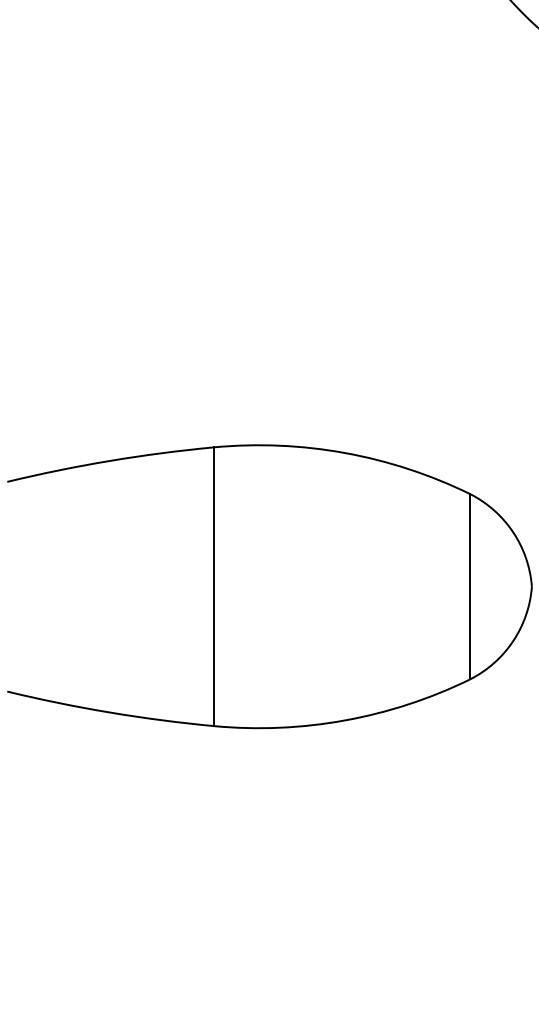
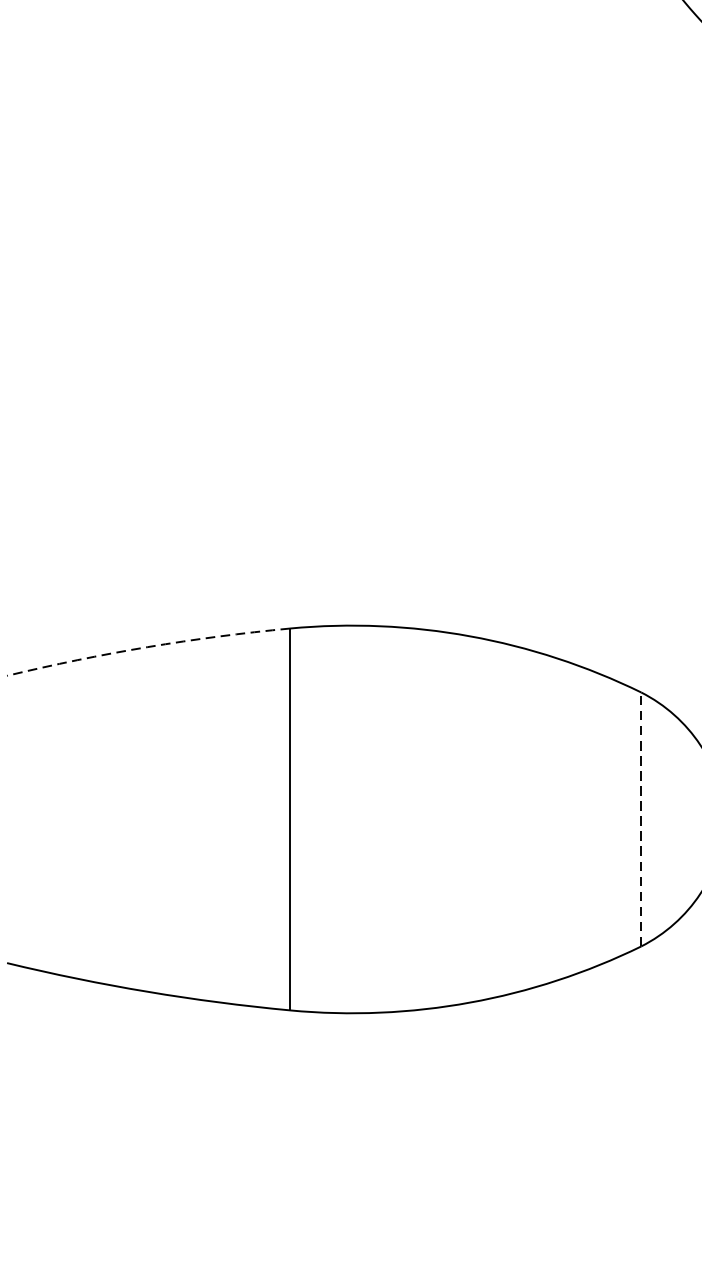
arc: (109, 460) -> (147, 646), solid -> dashed
line: (470, 586) -> (641, 819), solid -> dashed

